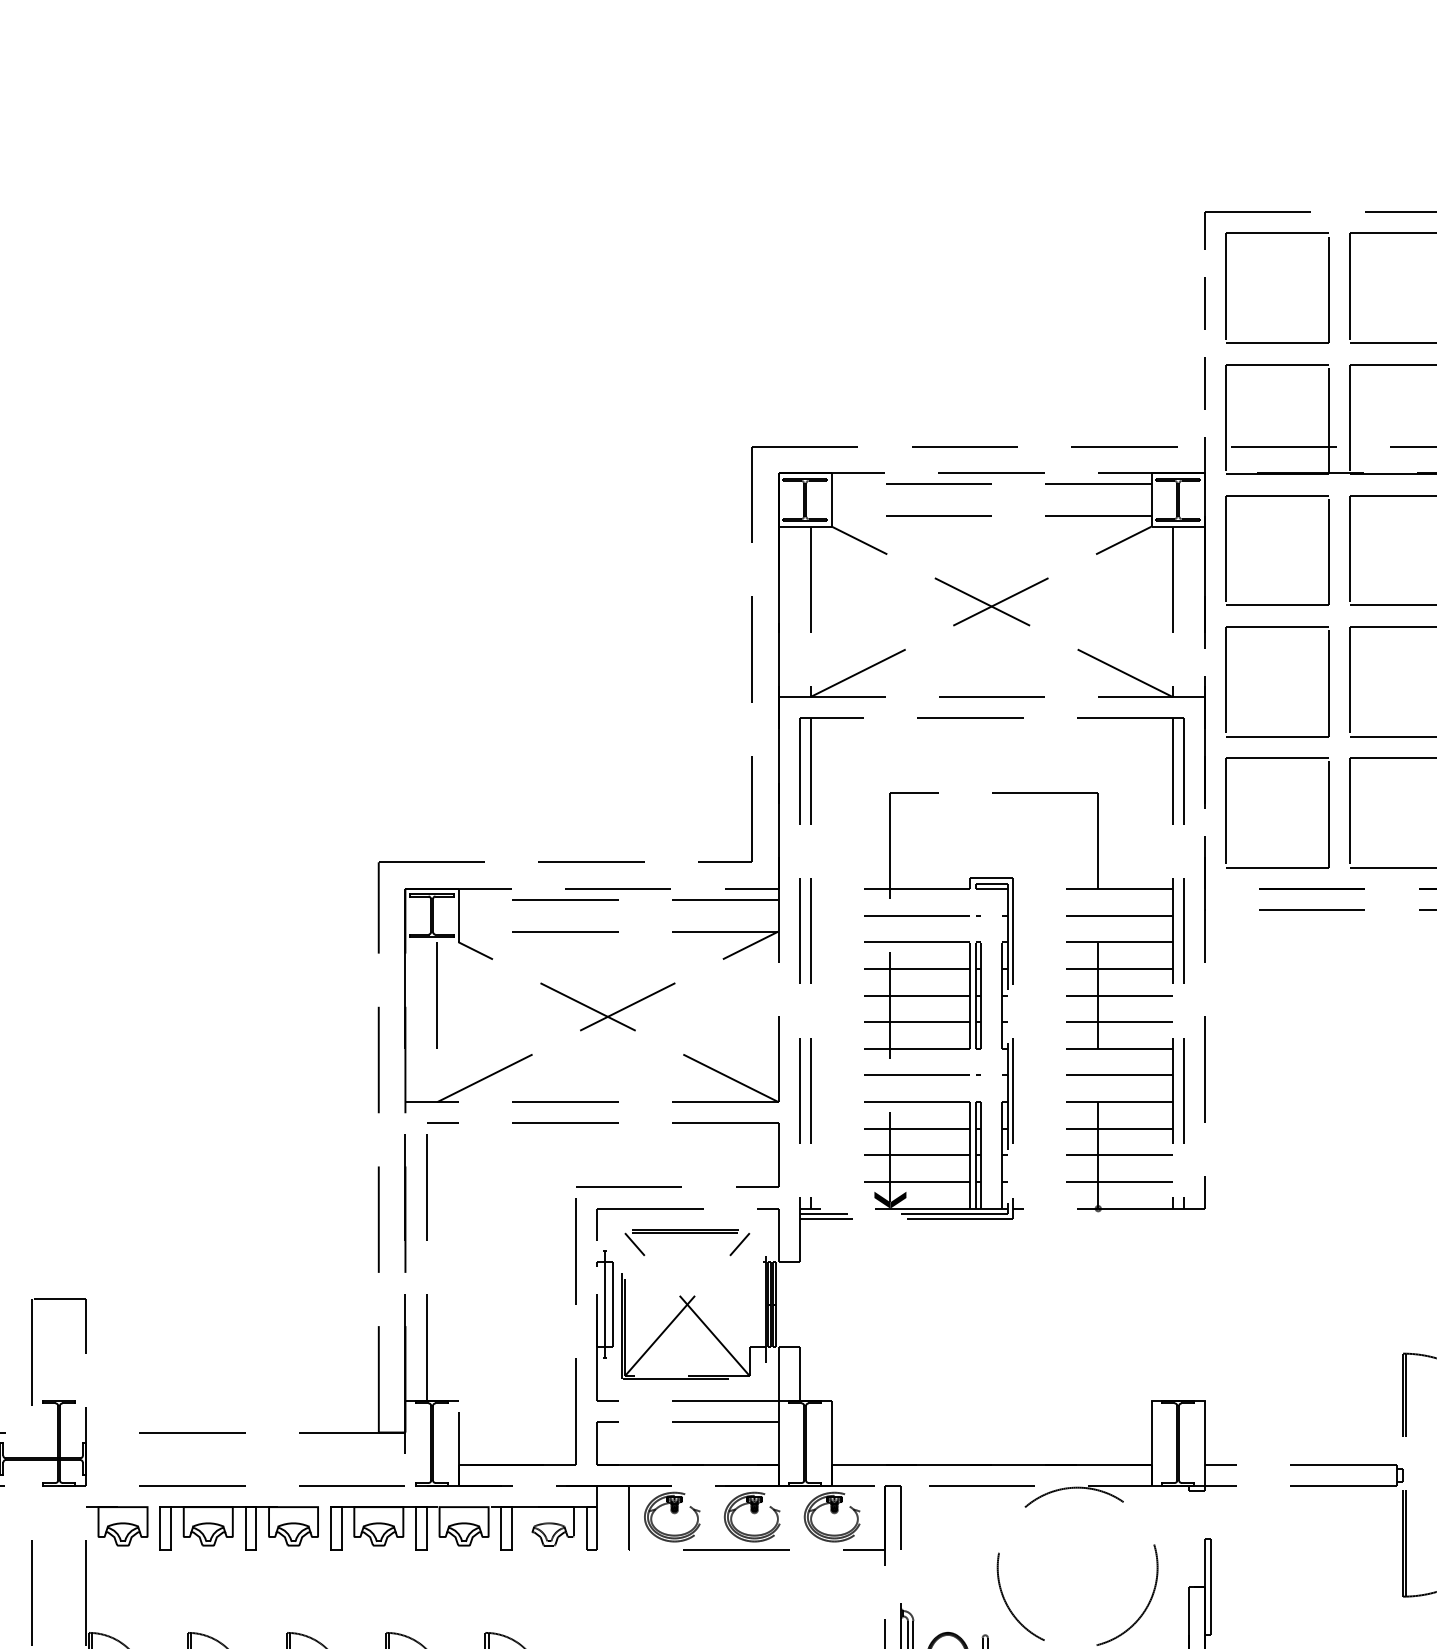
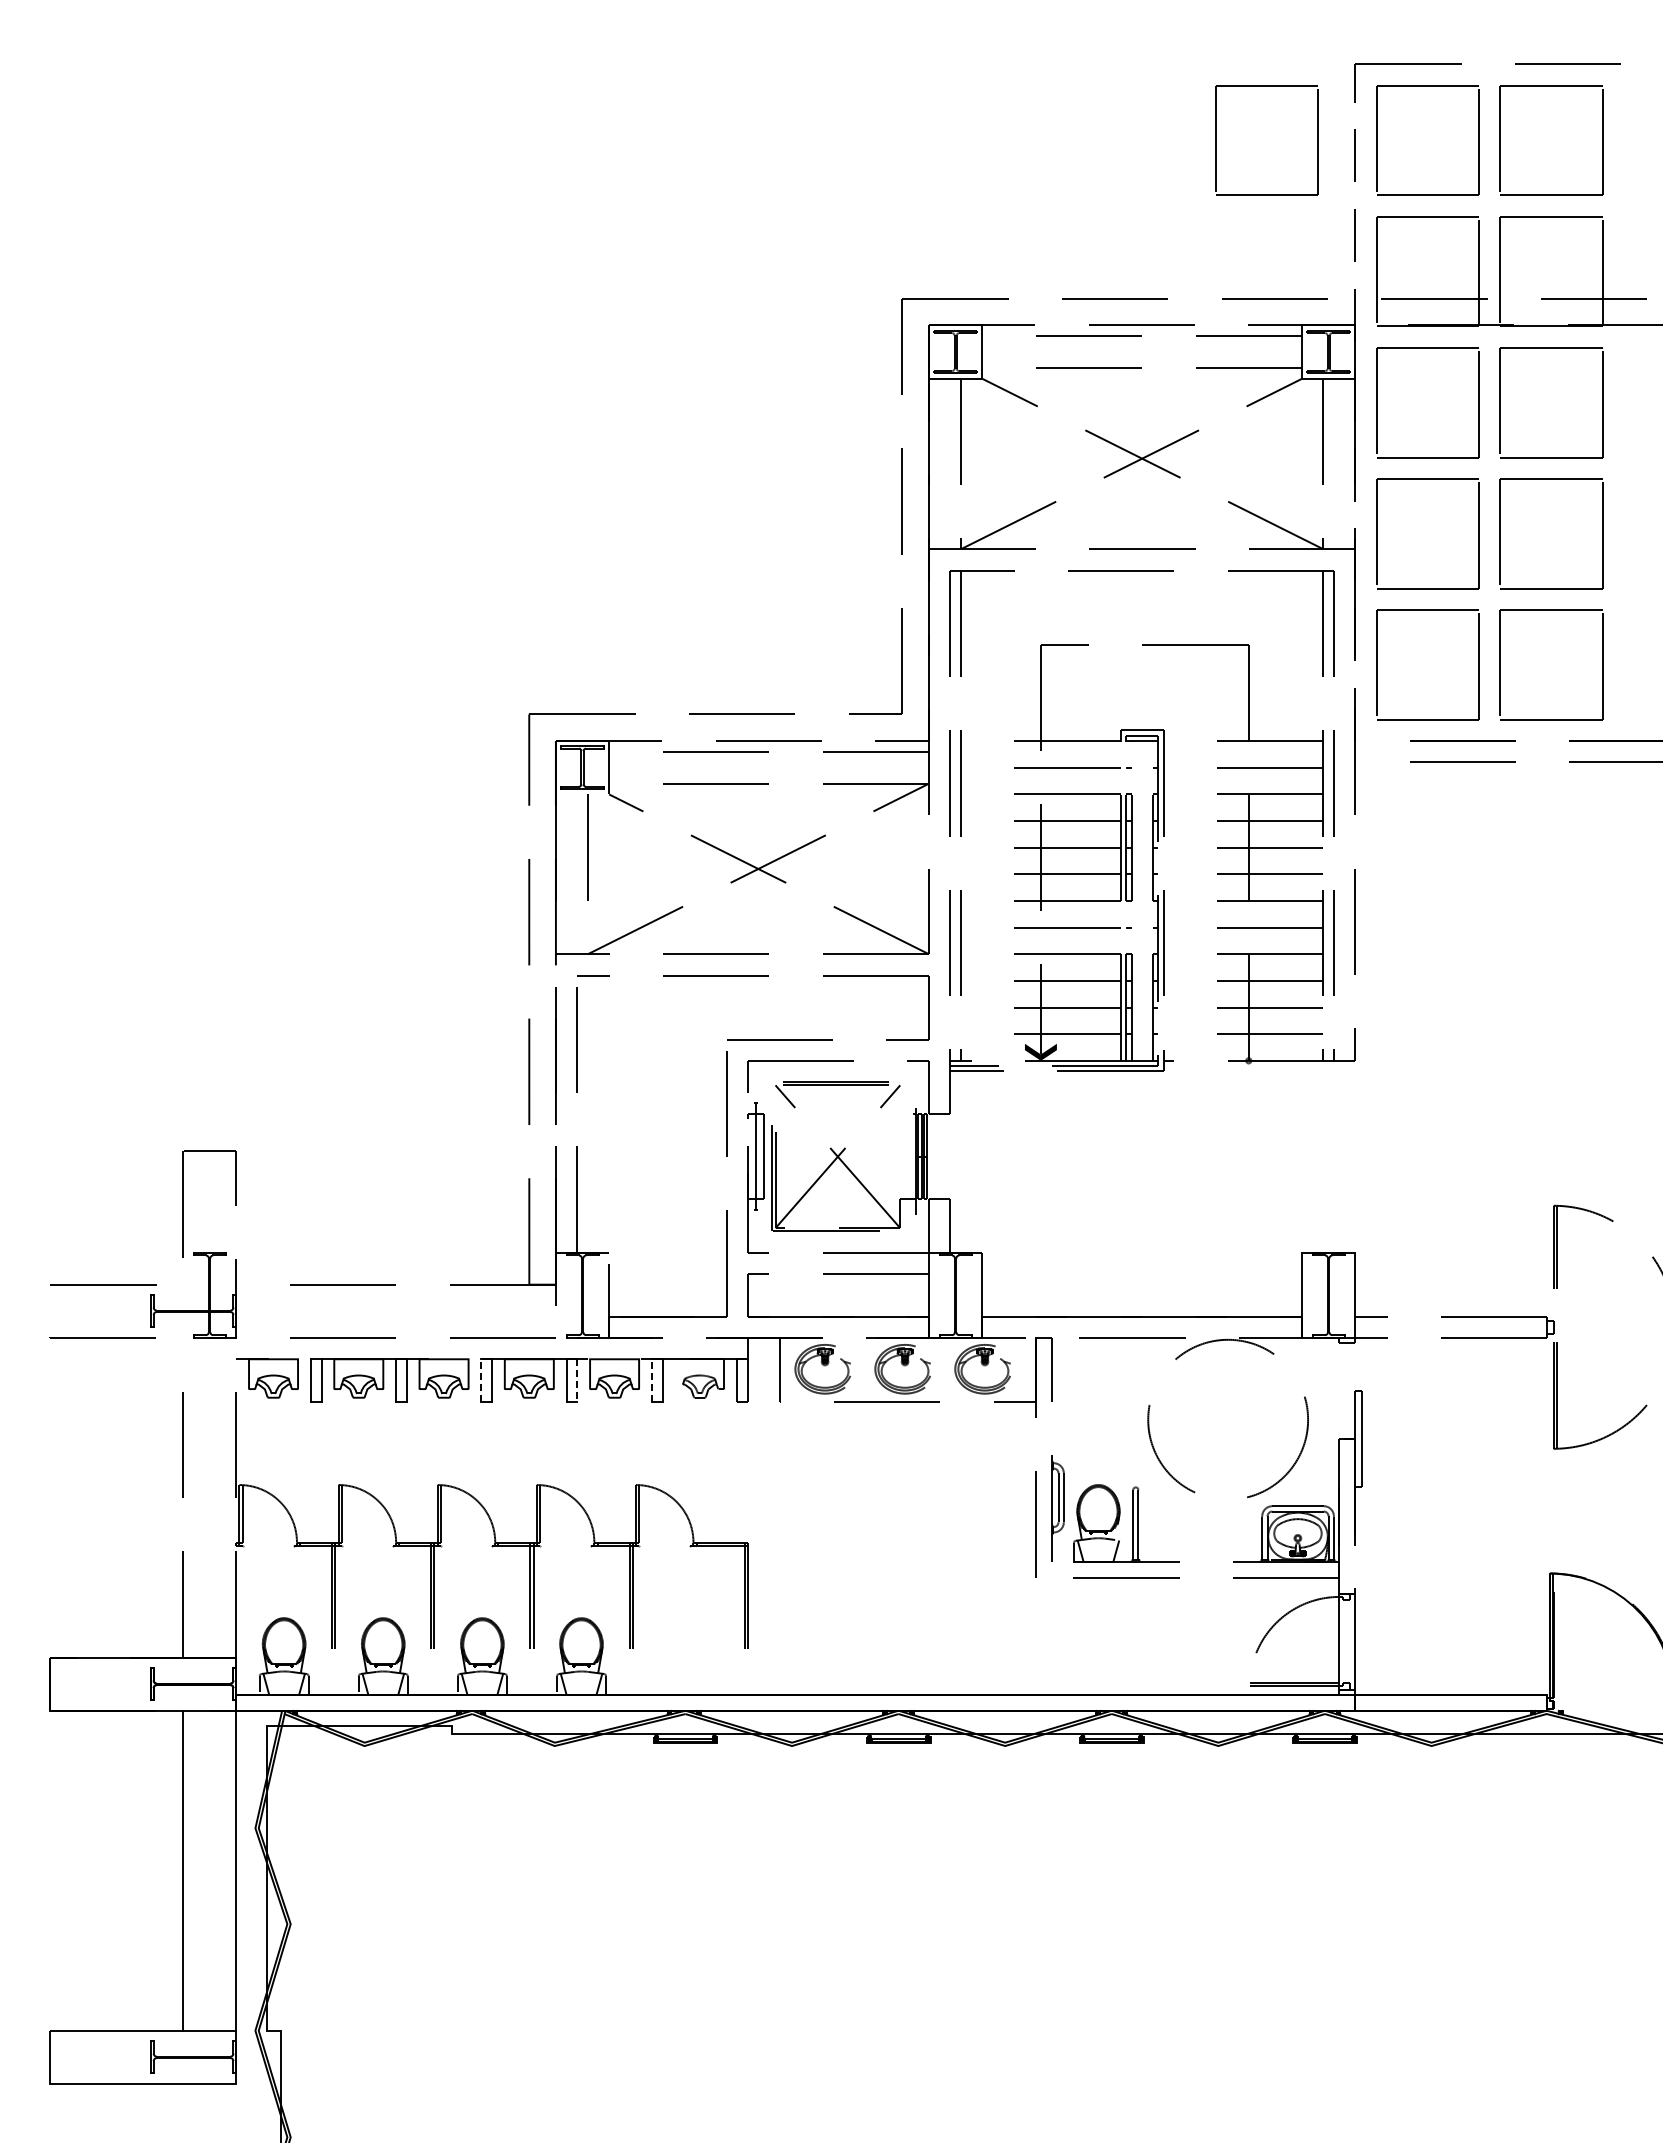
part: (1066, 288) -> (1216, 140), added
line: (331, 1528) -> (481, 1380), solid -> dashed
line: (501, 1528) -> (651, 1380), solid -> dashed
line: (427, 1529) -> (577, 1381), solid -> dashed

